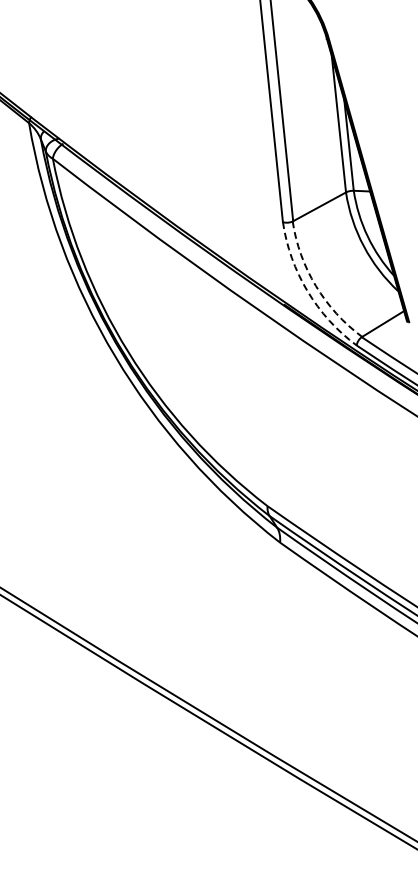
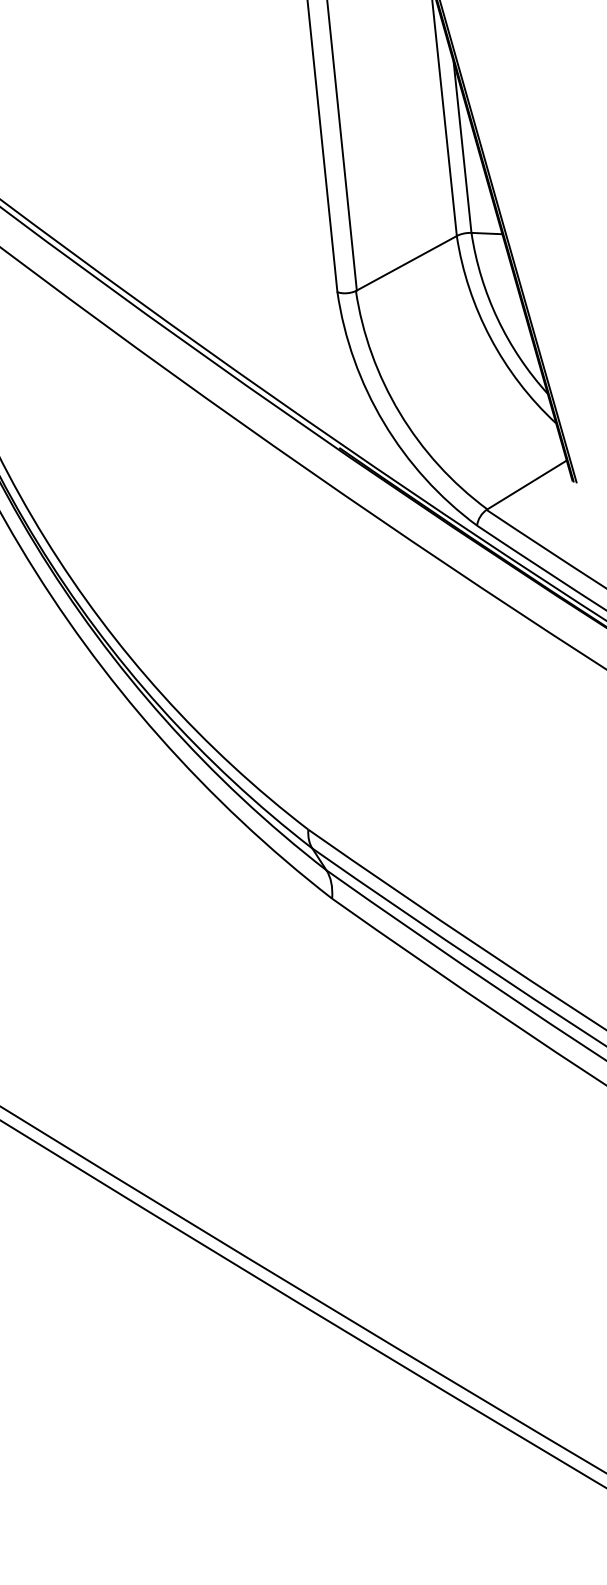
arc: (315, 286) -> (399, 414), dashed -> solid
arc: (307, 291) -> (383, 423), dashed -> solid

